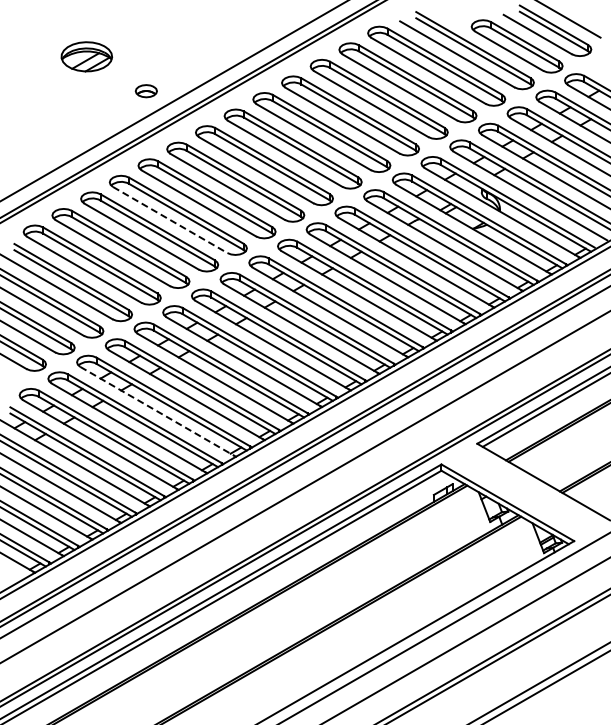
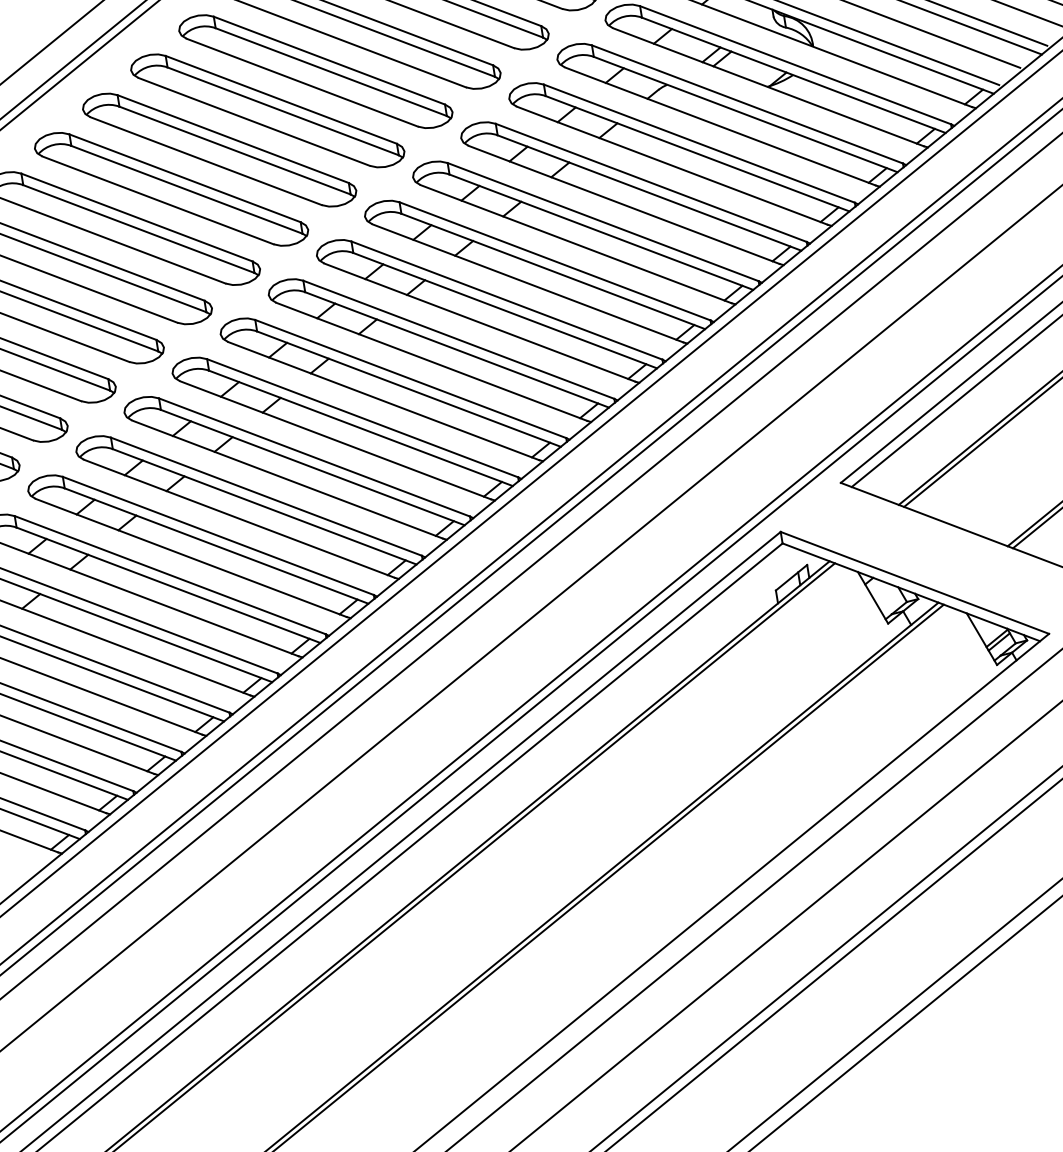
line: (170, 220) -> (206, 161), dashed -> solid
line: (157, 411) -> (239, 518), dashed -> solid

